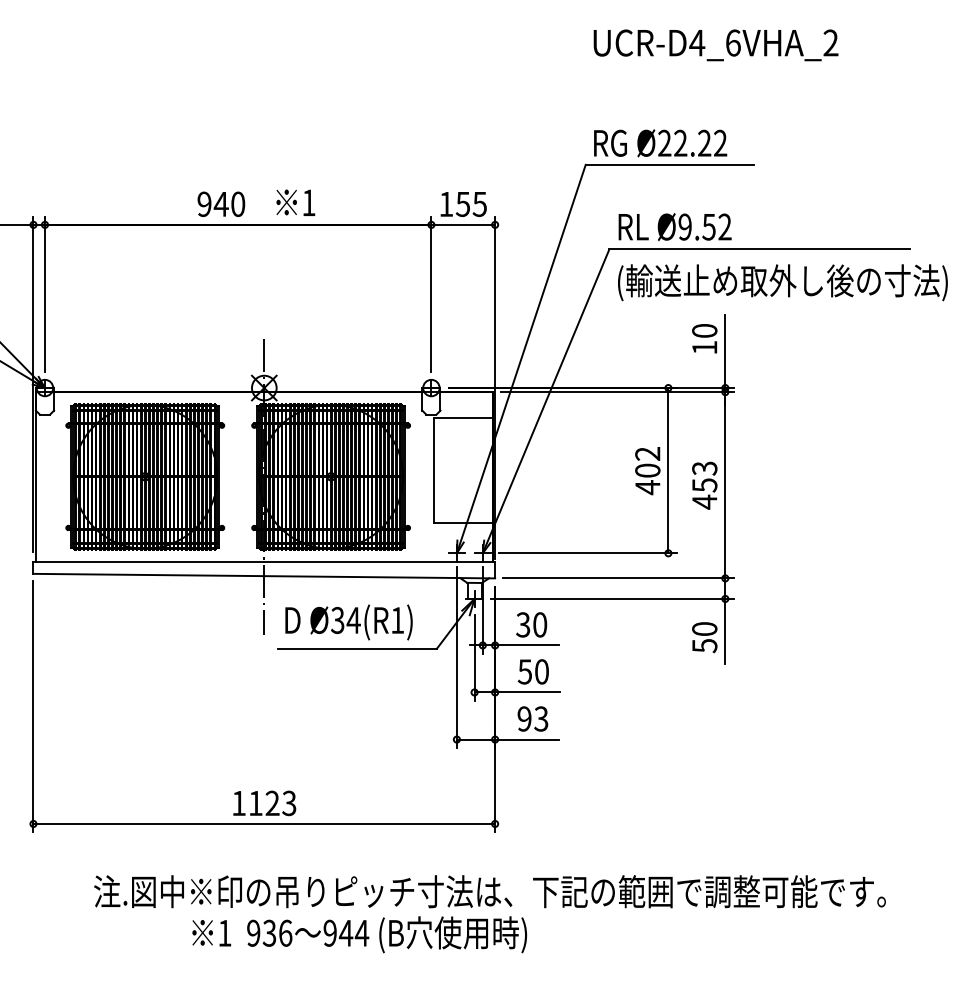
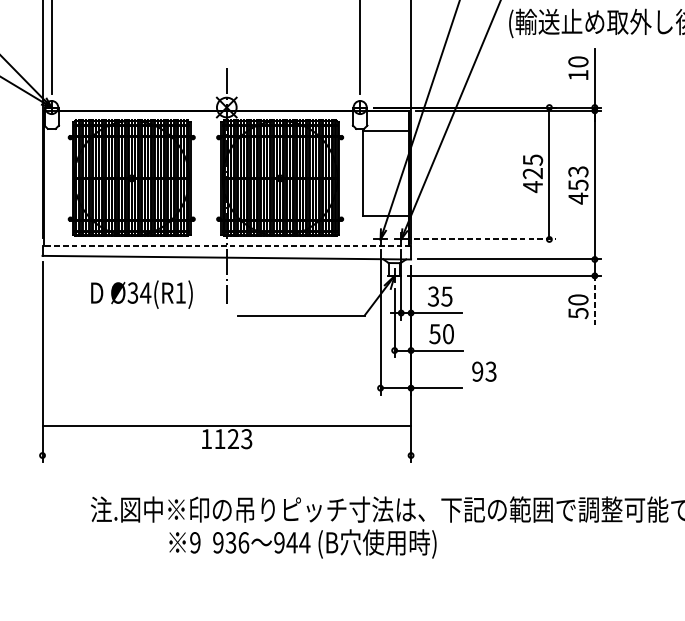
text: (647, 462) -> (532, 166), 402 -> 425
line: (587, 553) -> (484, 239), solid -> dashed
line: (264, 561) -> (226, 246), solid -> dashed
text: (348, 622) -> (141, 294), moved
text: (539, 624) -> (446, 296), 30 -> 35
line: (725, 631) -> (594, 301), solid -> dashed
text: (532, 718) -> (484, 371), moved
line: (264, 823) -> (226, 425), moved
text: (224, 932) -> (195, 542), 1 -> 9

